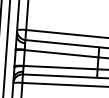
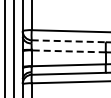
line: (62, 43) -> (68, 41), solid -> dashed
line: (61, 53) -> (68, 51), solid -> dashed

